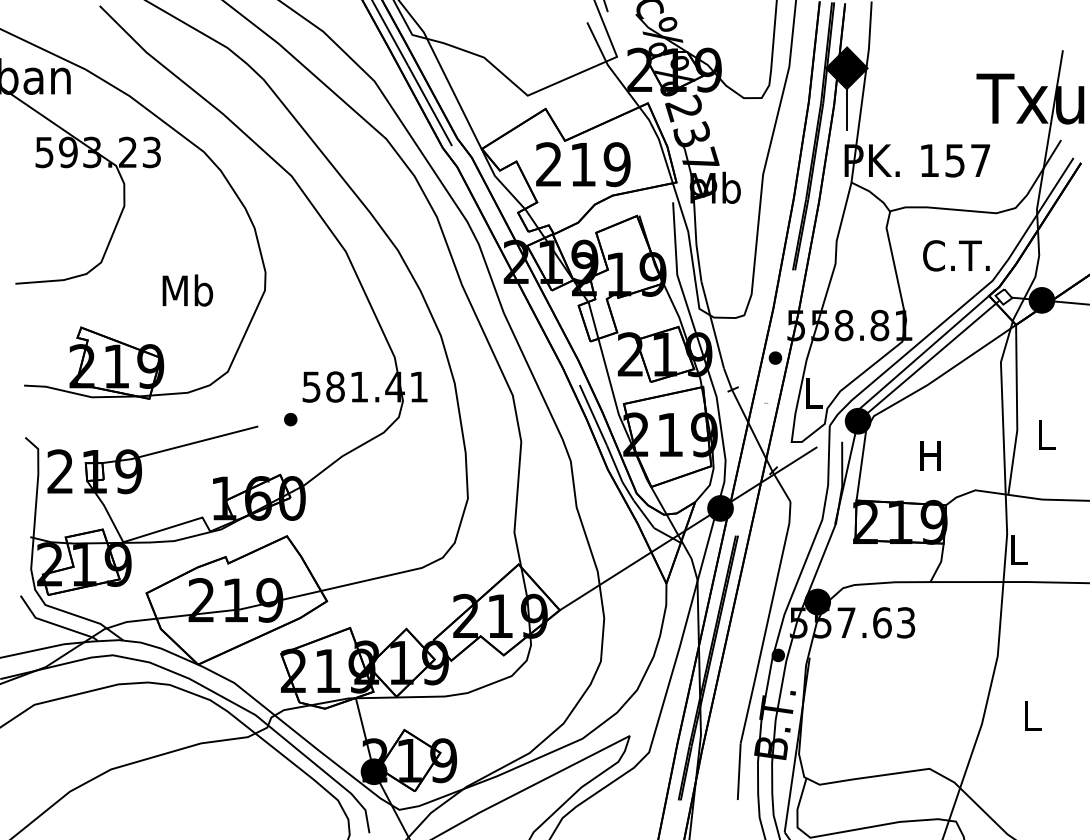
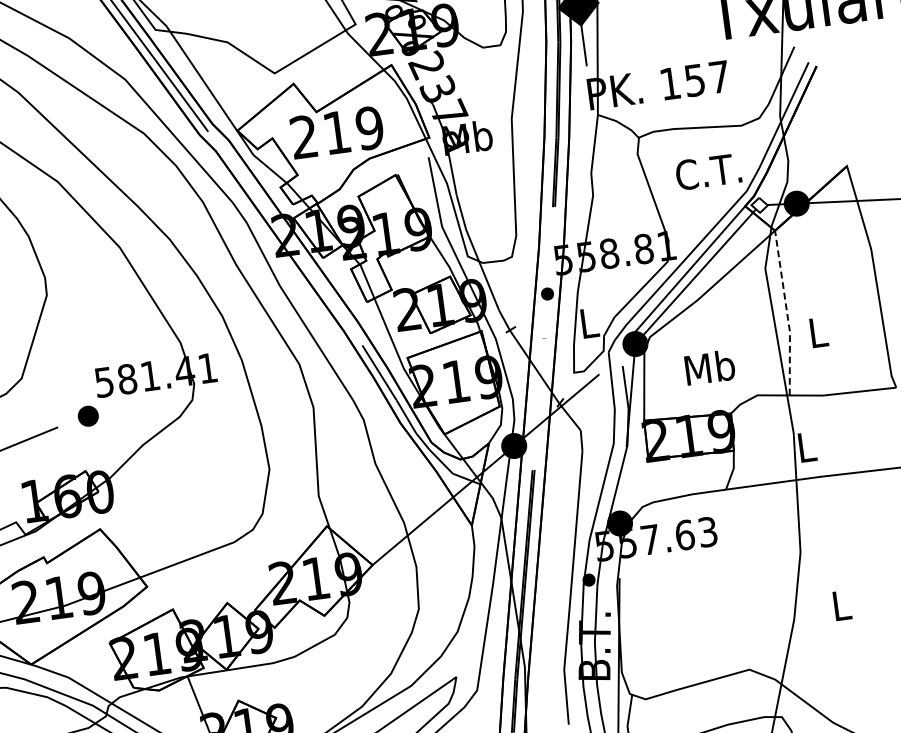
line: (1017, 410) -> (787, 312), solid -> dashed
part: (290, 419) -> (88, 416), size x1.6
text: (930, 455) -> (709, 367), H -> Mb

